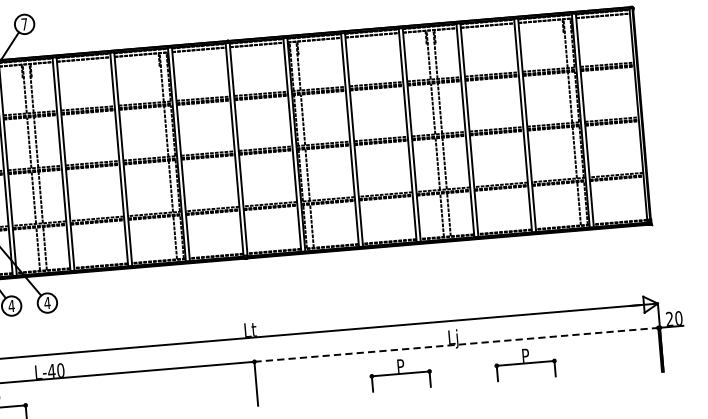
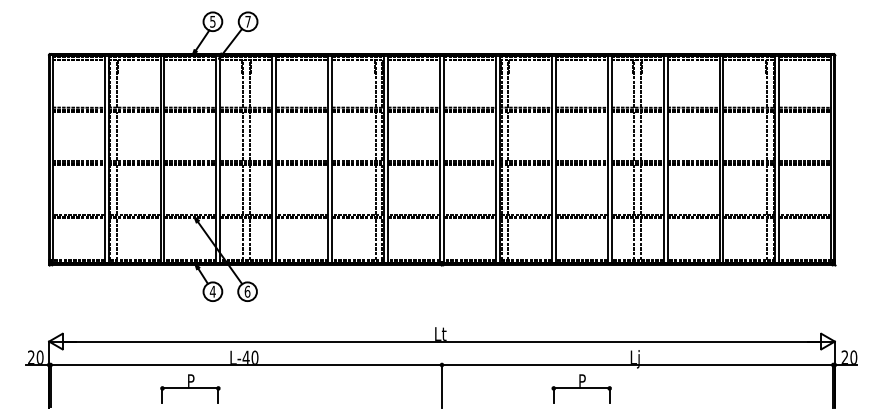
text: (47, 302) -> (247, 291), 4 -> 6
line: (456, 345) -> (637, 365), dashed -> solid
part: (525, 363) -> (702, 388), removed

